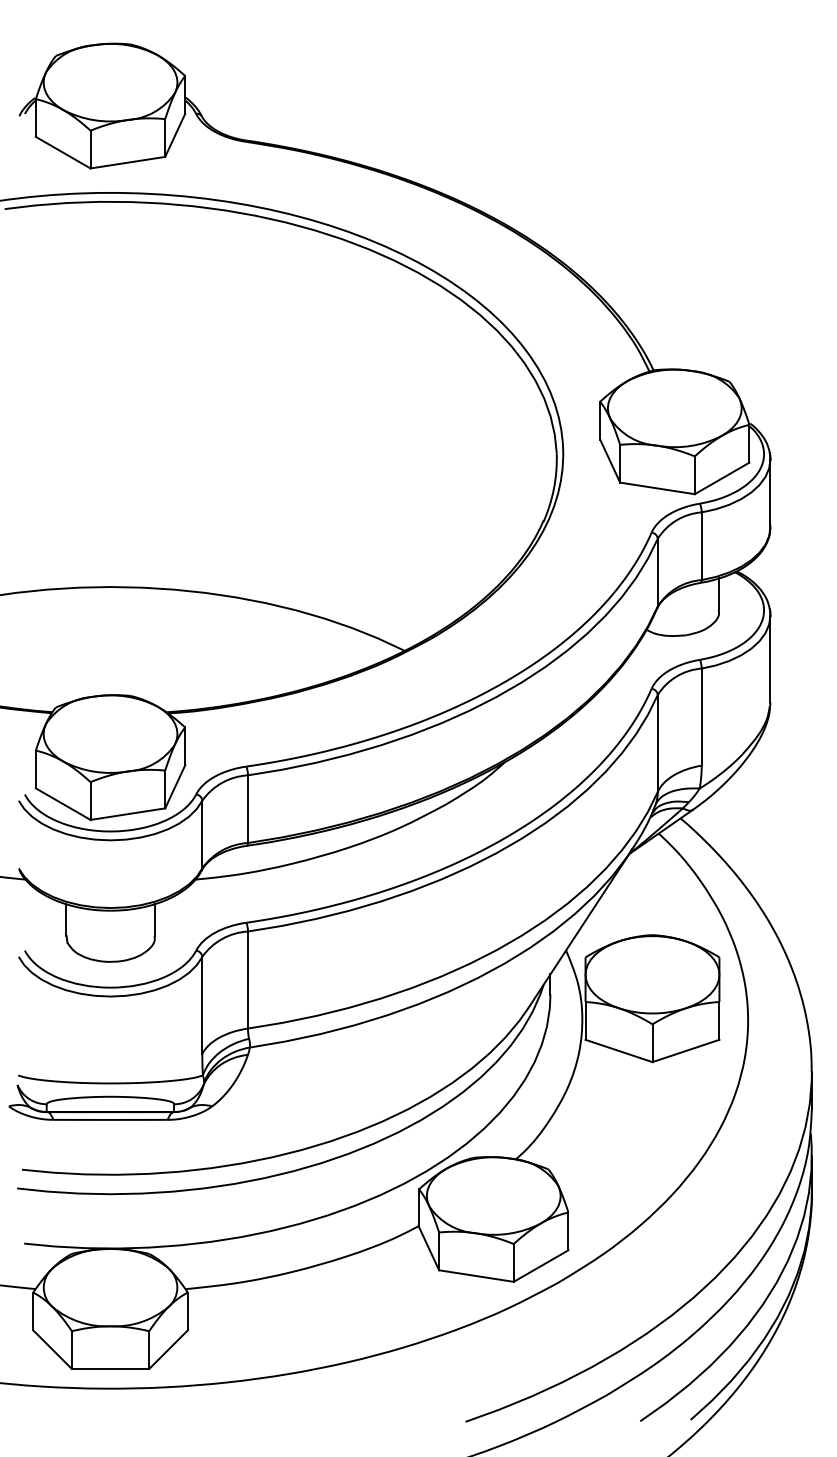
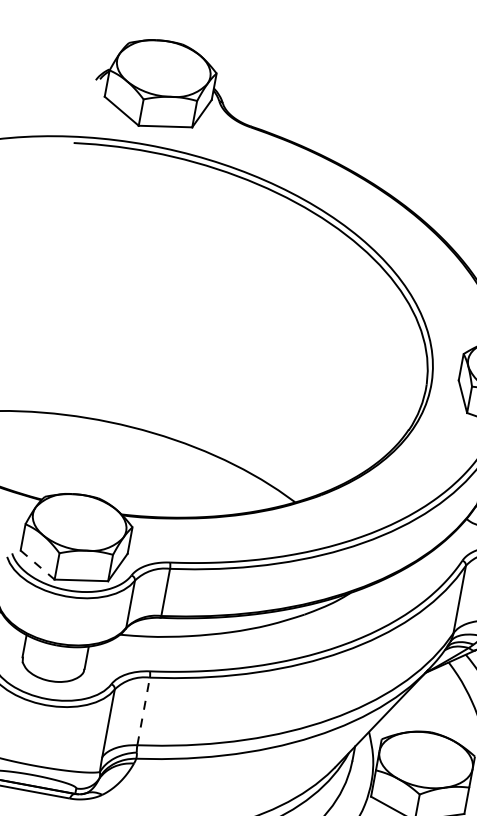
line: (63, 804) -> (37, 565), solid -> dashed
line: (247, 980) -> (143, 711), solid -> dashed

